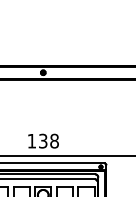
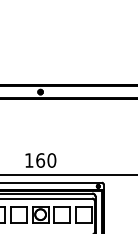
text: (49, 141) -> (46, 160), 138 -> 160

